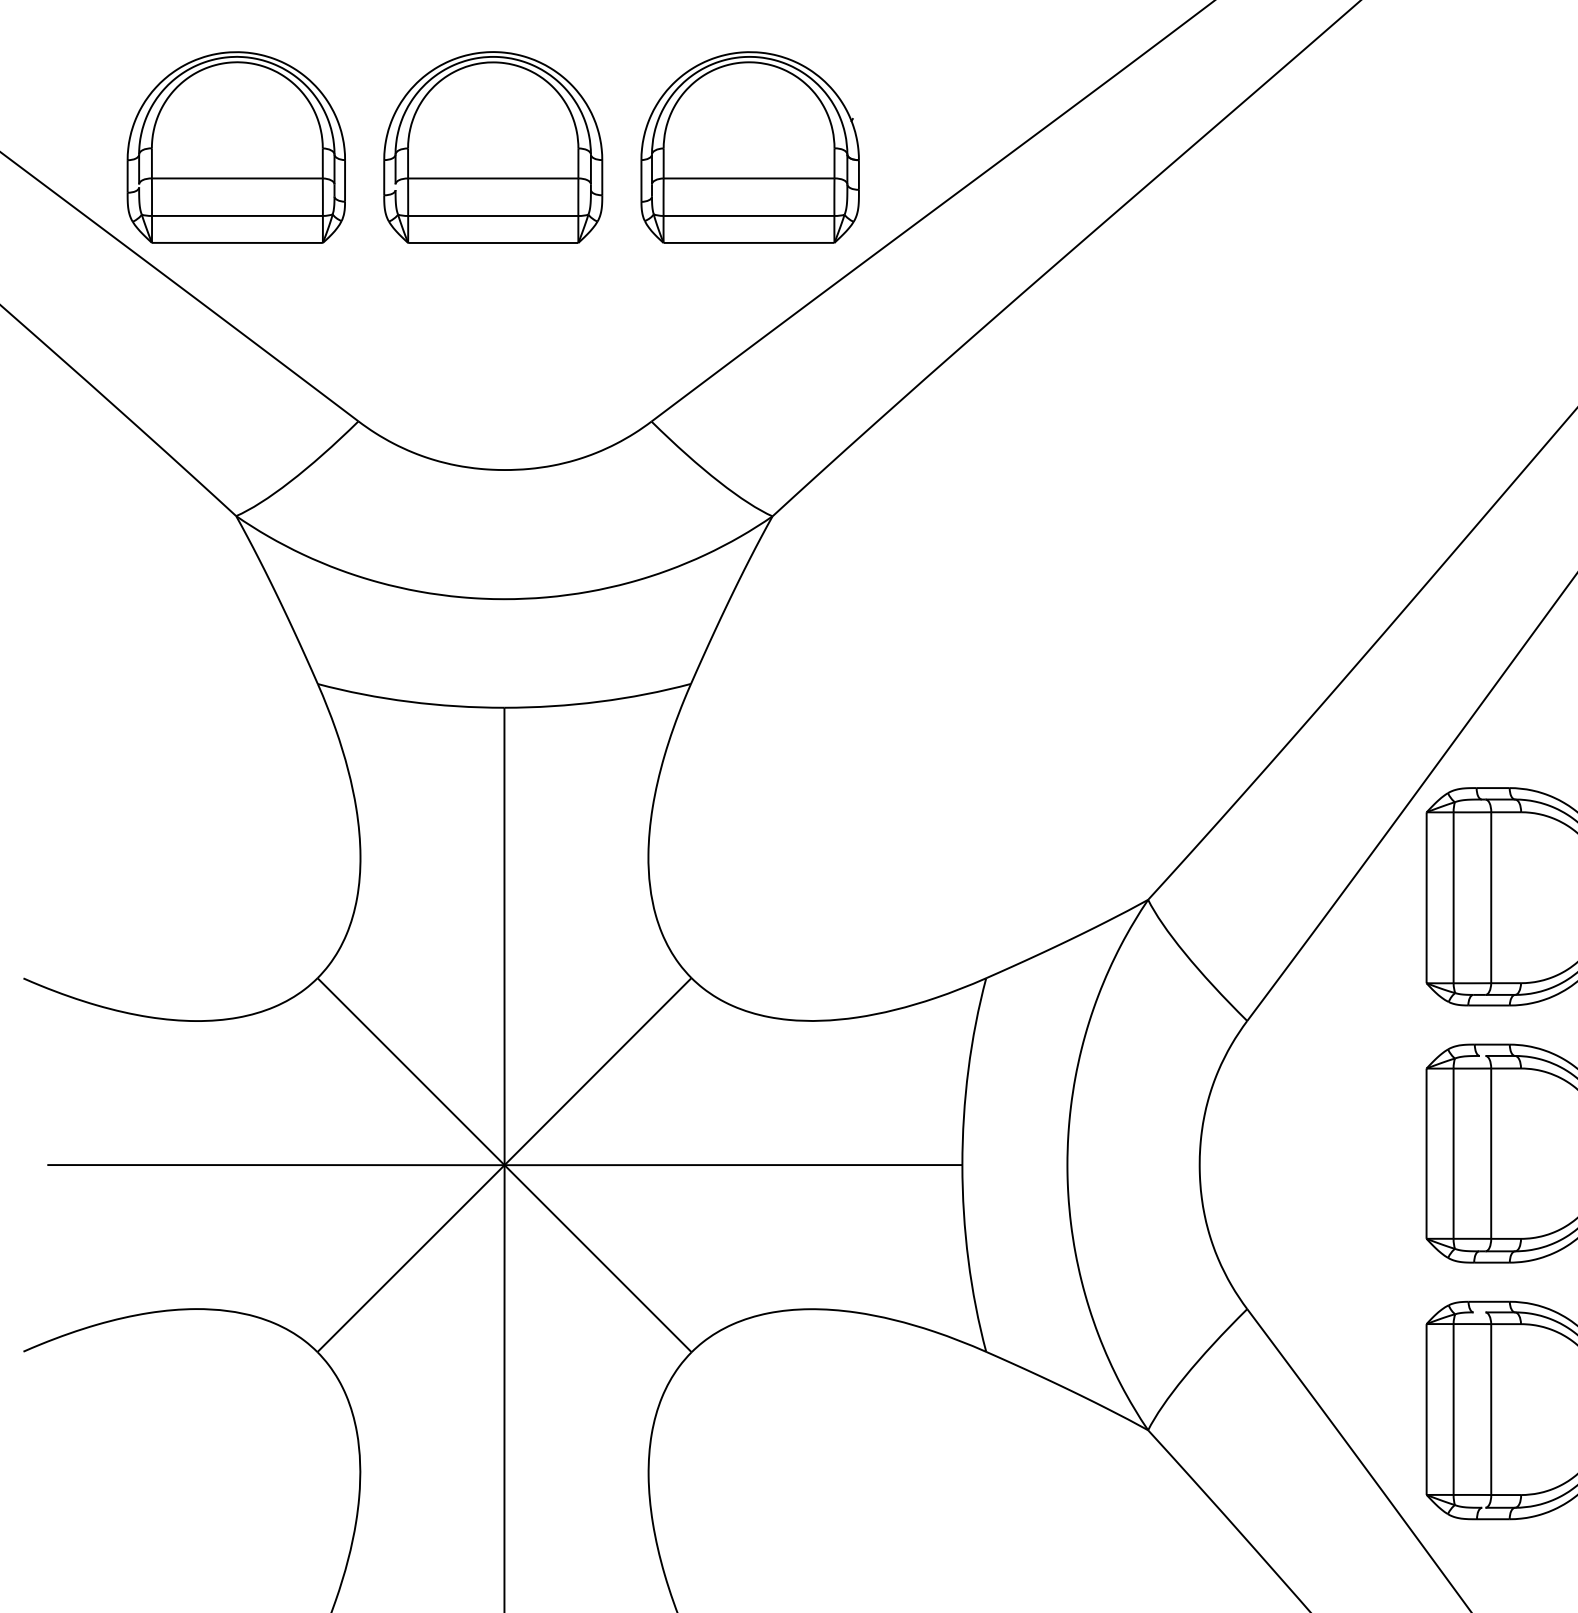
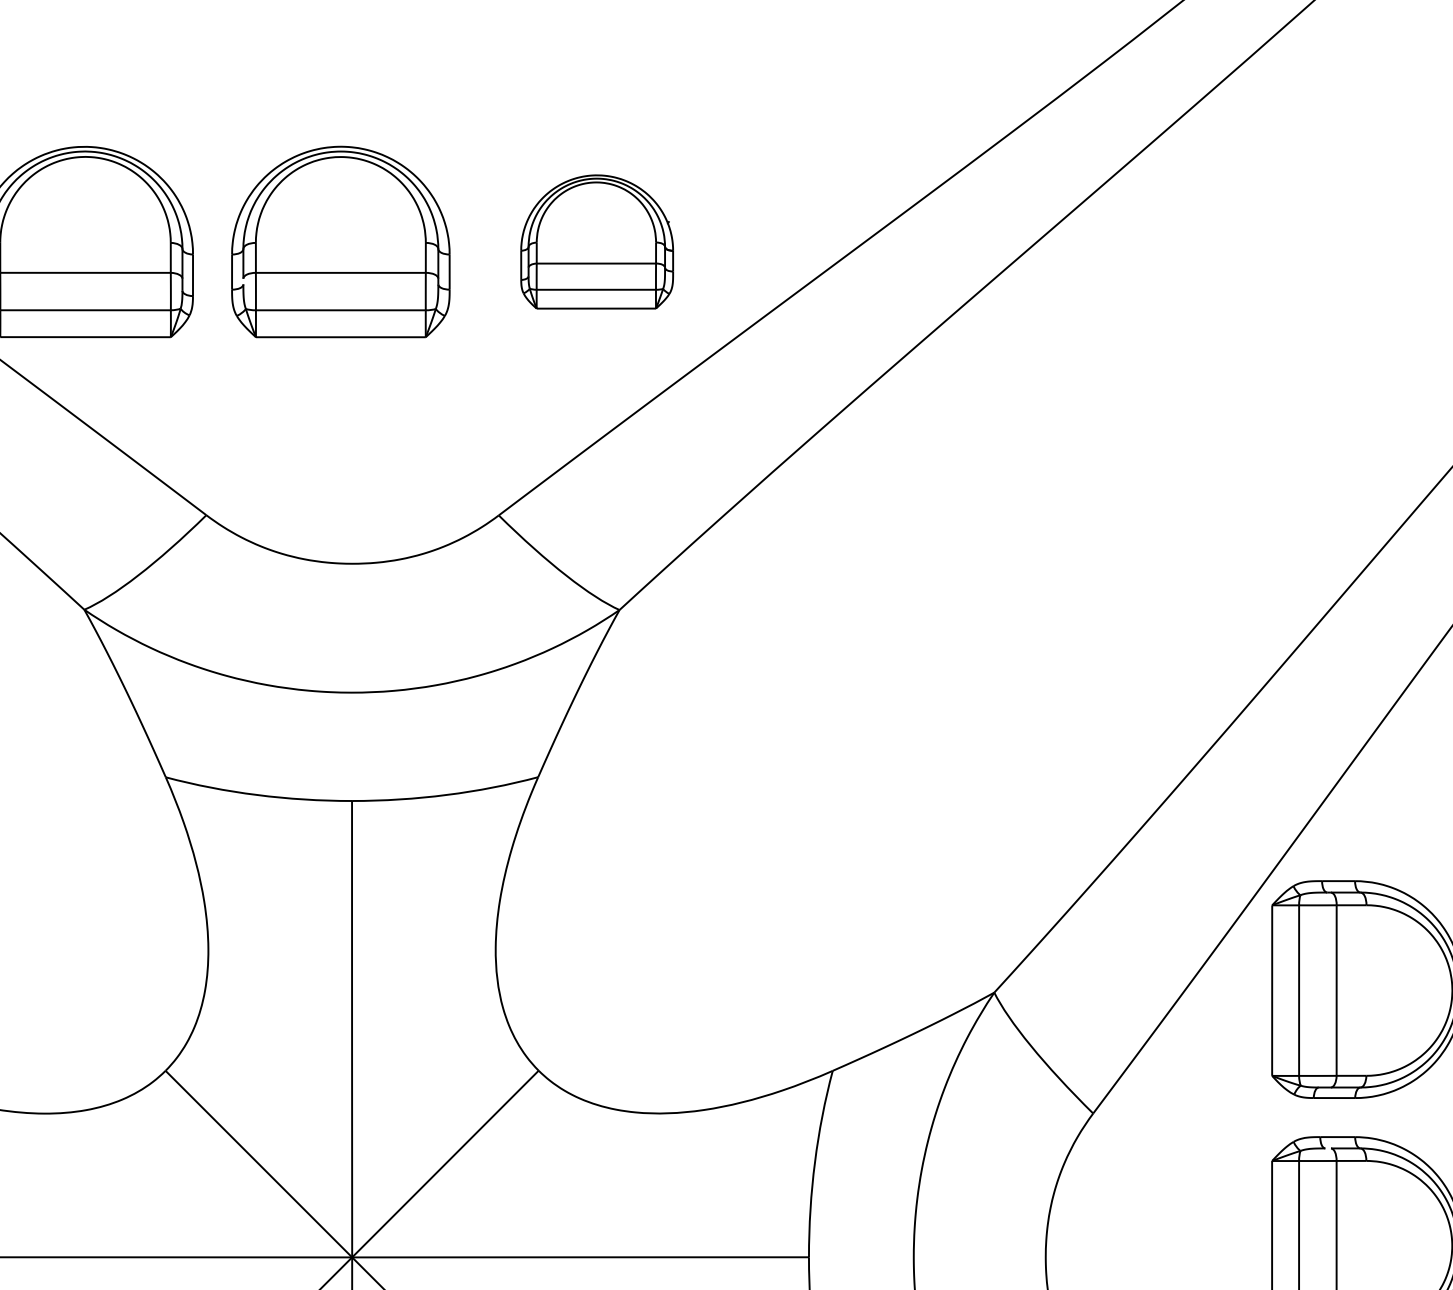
part: (749, 147) -> (596, 241), size x0.7

